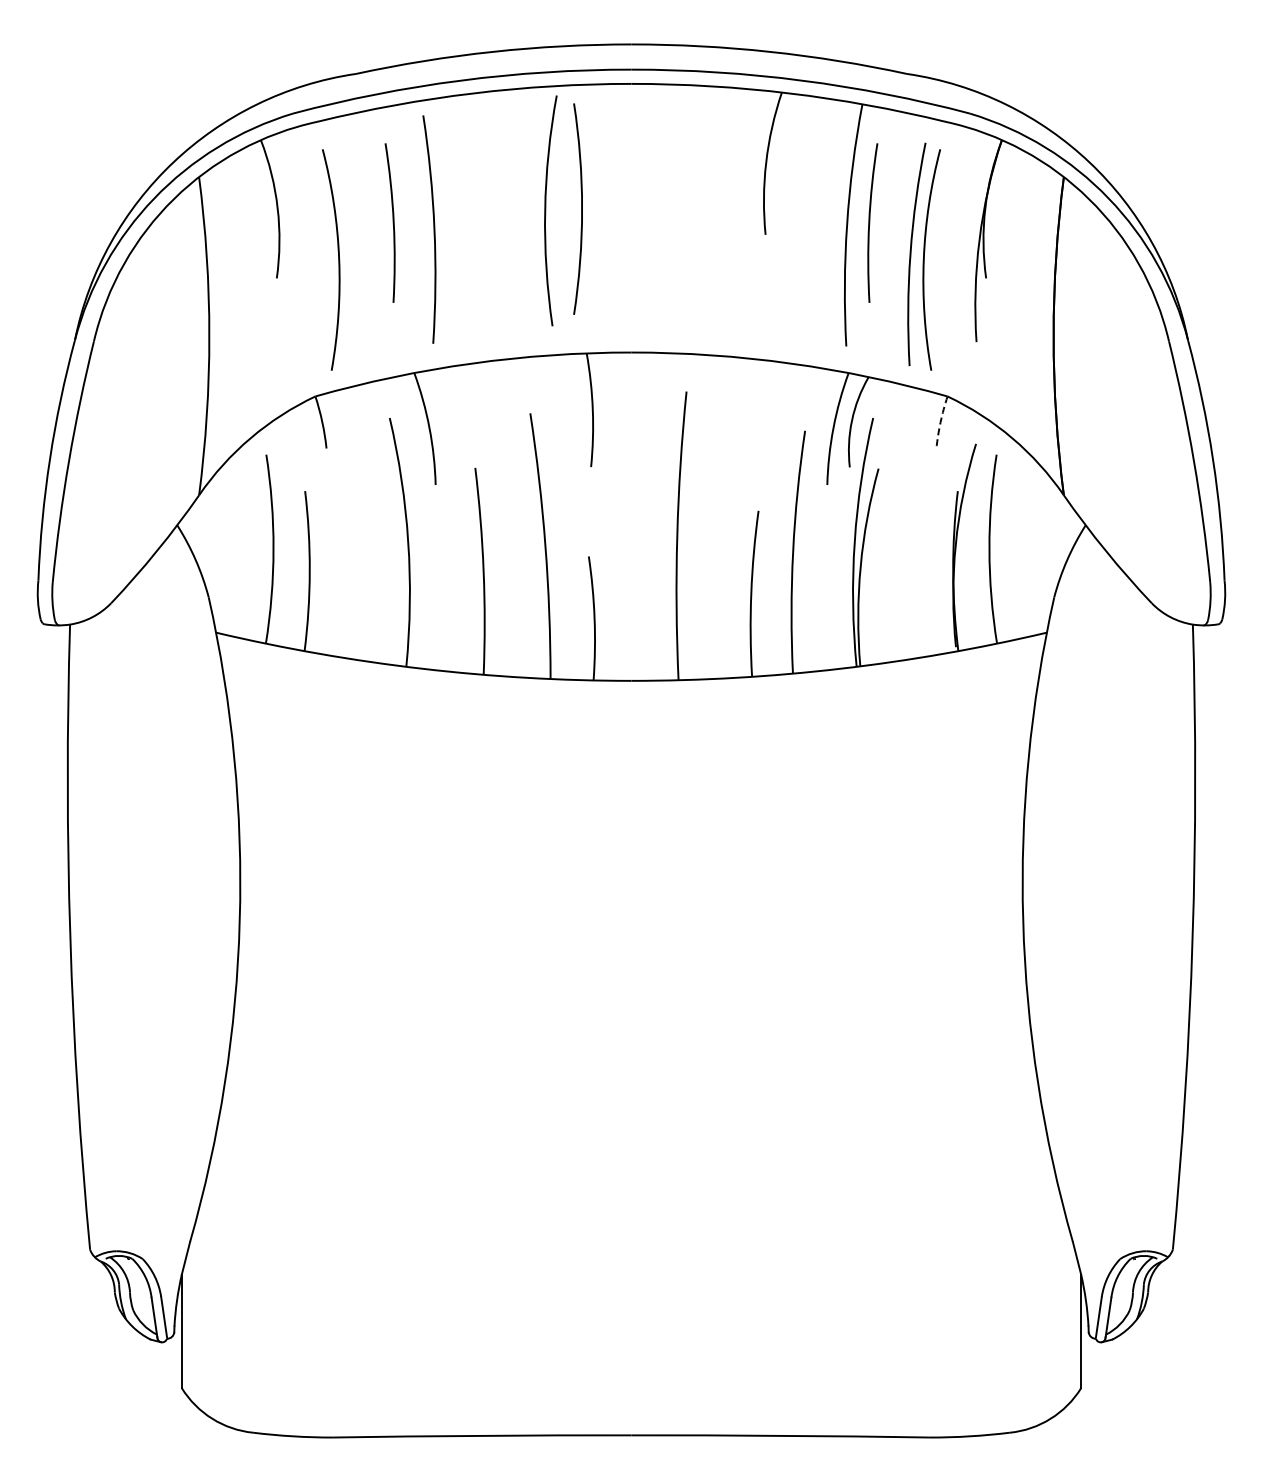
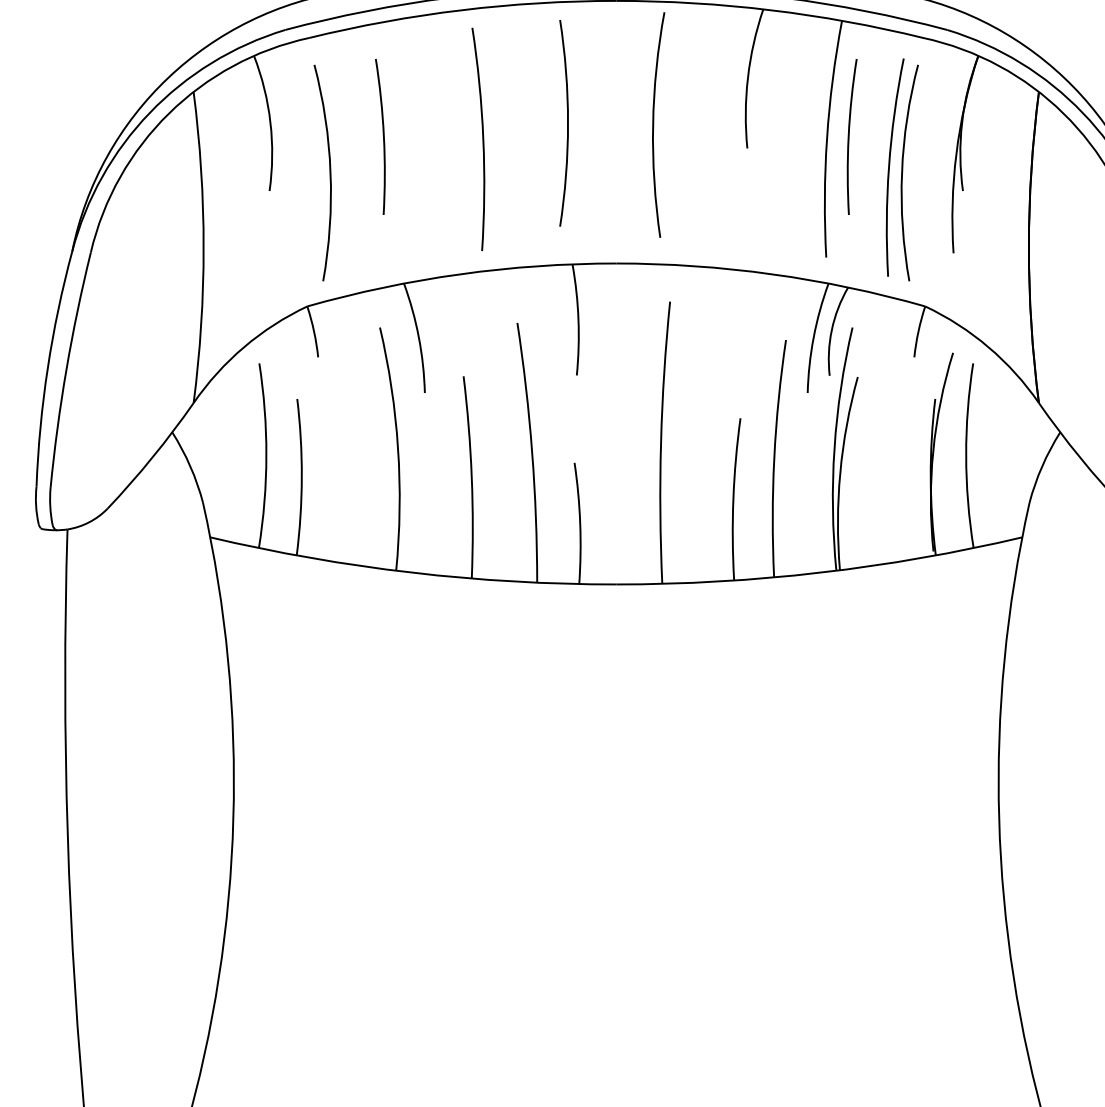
arc: (546, 210) -> (654, 124), moved
arc: (433, 229) -> (482, 139), moved
arc: (940, 422) -> (918, 331), dashed -> solid

